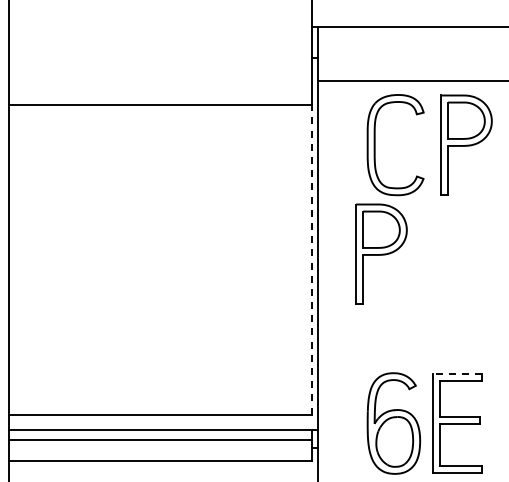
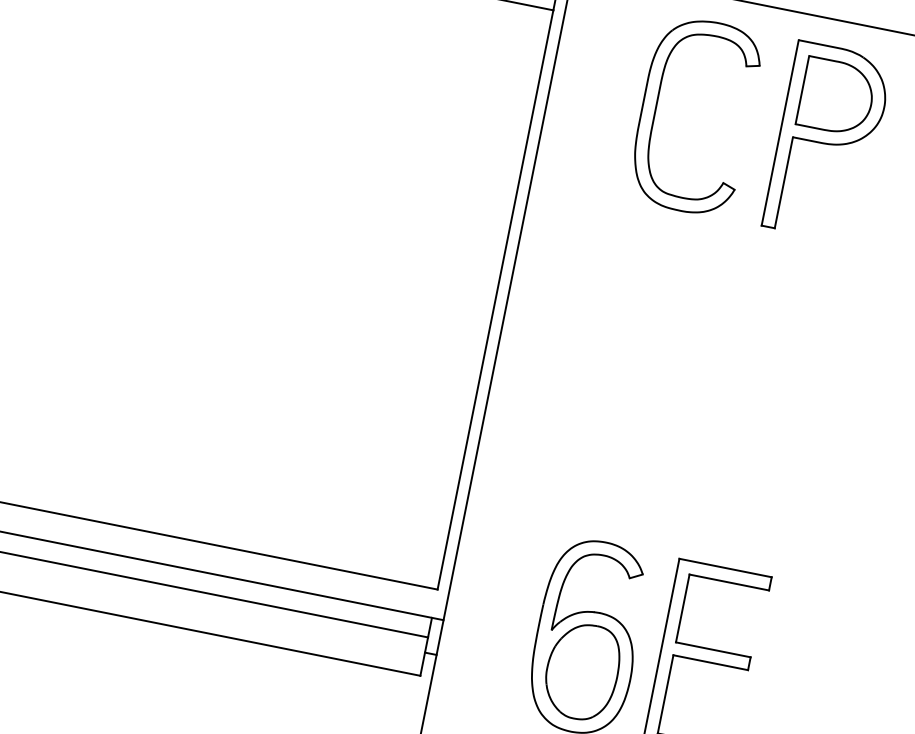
part: (381, 253) -> (628, 313), removed
line: (311, 259) -> (494, 298), dashed -> solid
line: (457, 374) -> (725, 568), dashed -> solid

